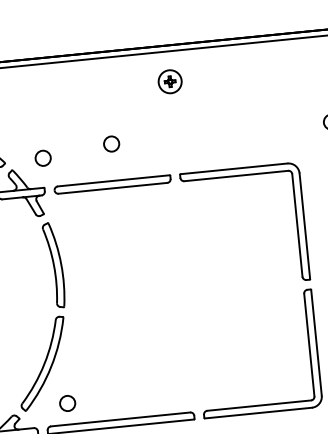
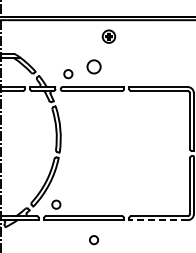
part: (169, 81) -> (108, 36), moved
circle: (110, 144) -> (93, 67), size x1.6
circle: (43, 158) -> (68, 74), moved
line: (258, 413) -> (158, 220), solid -> dashed

